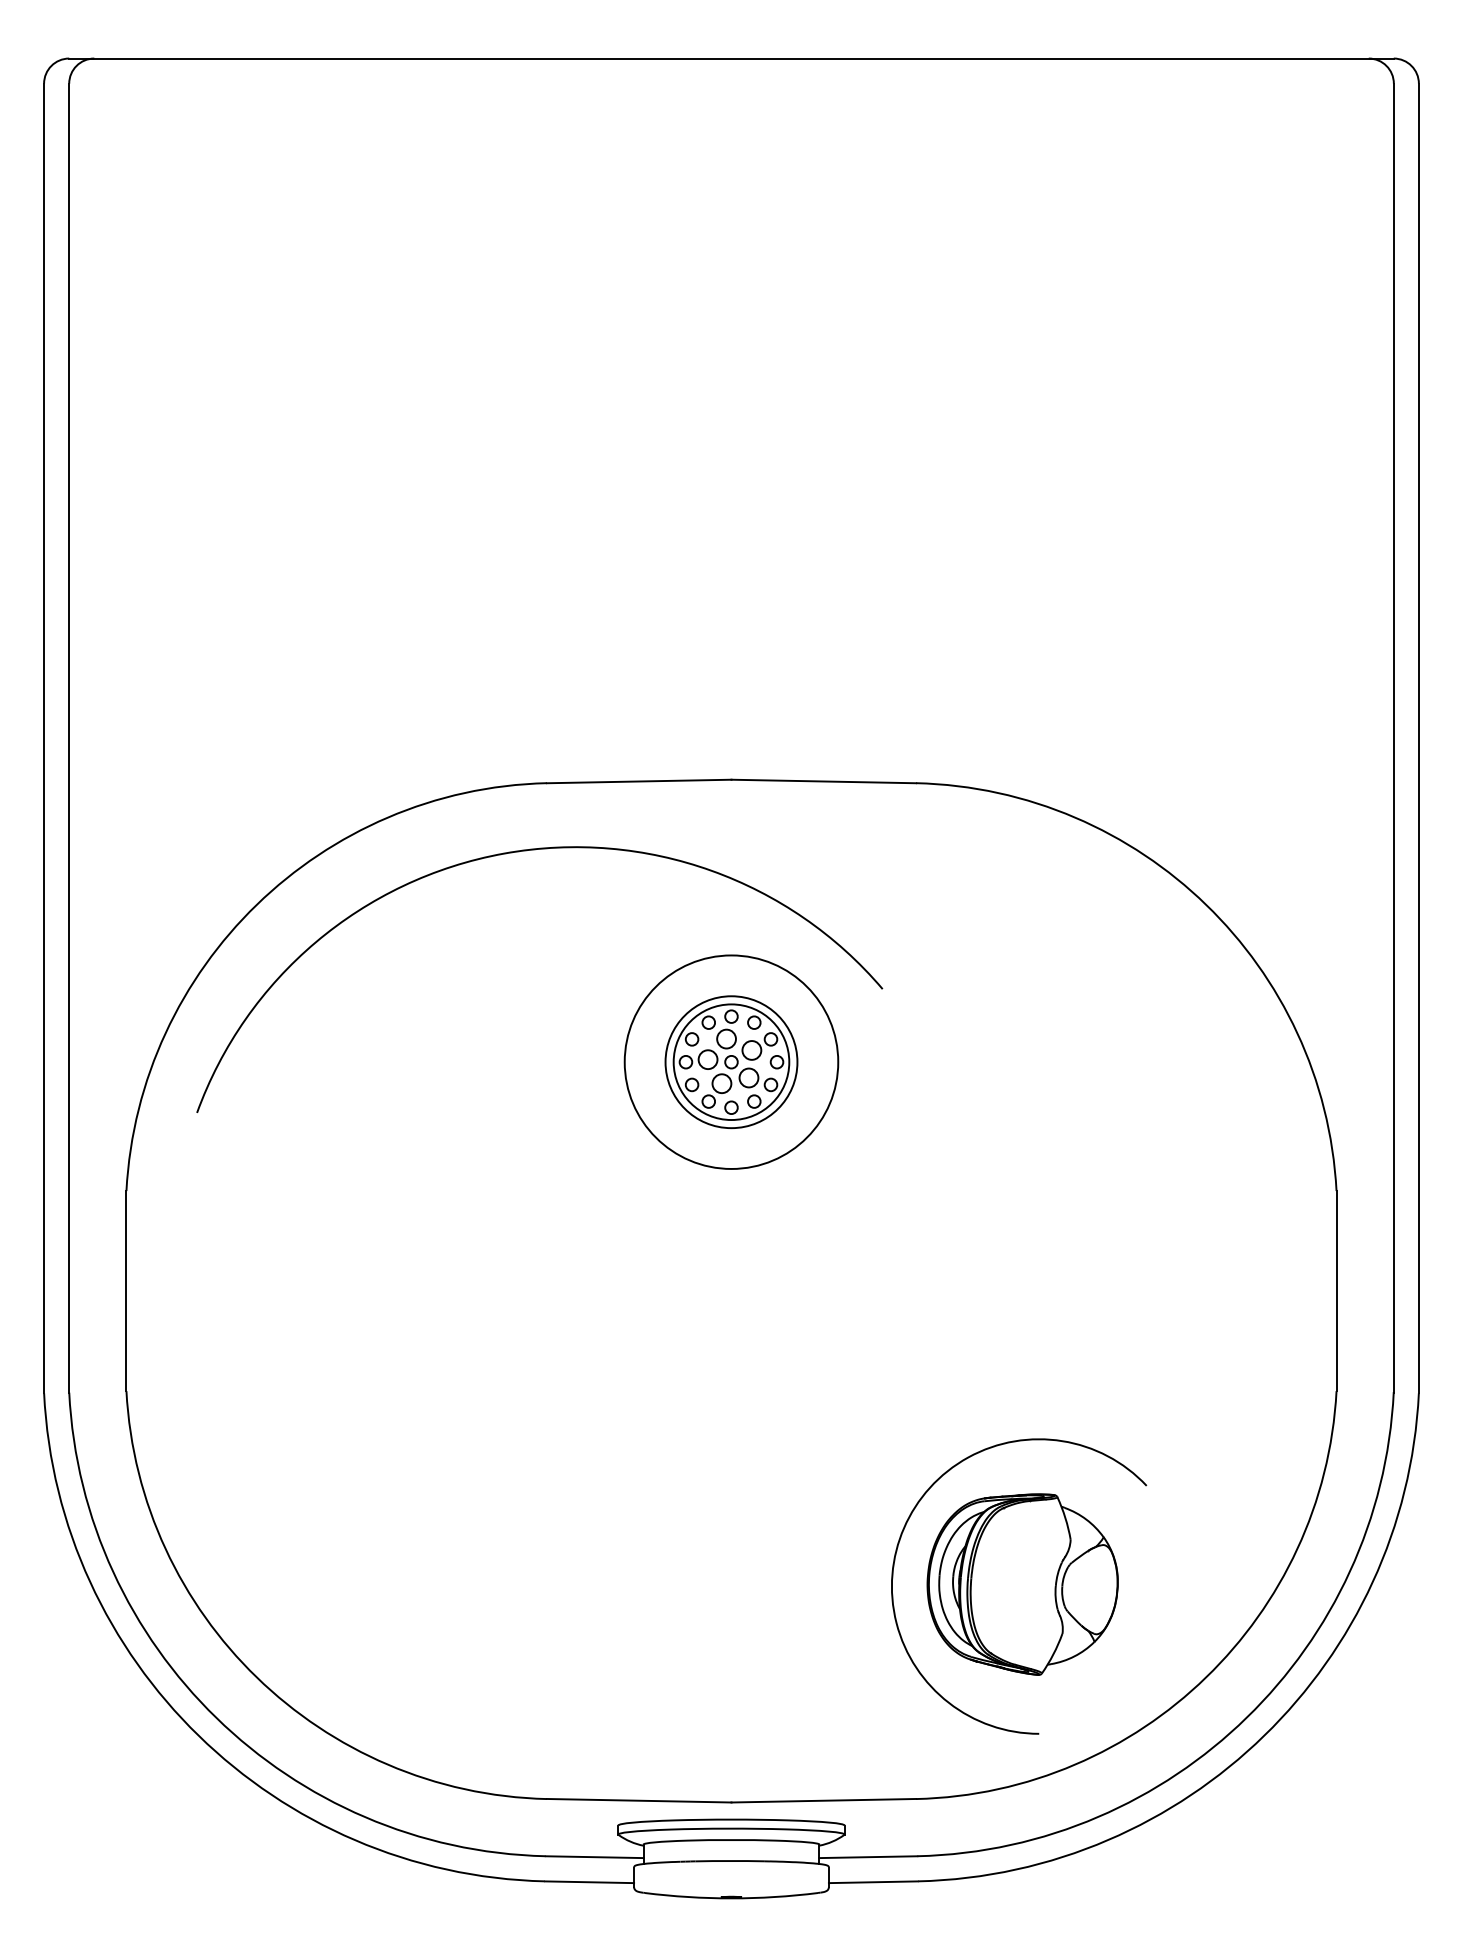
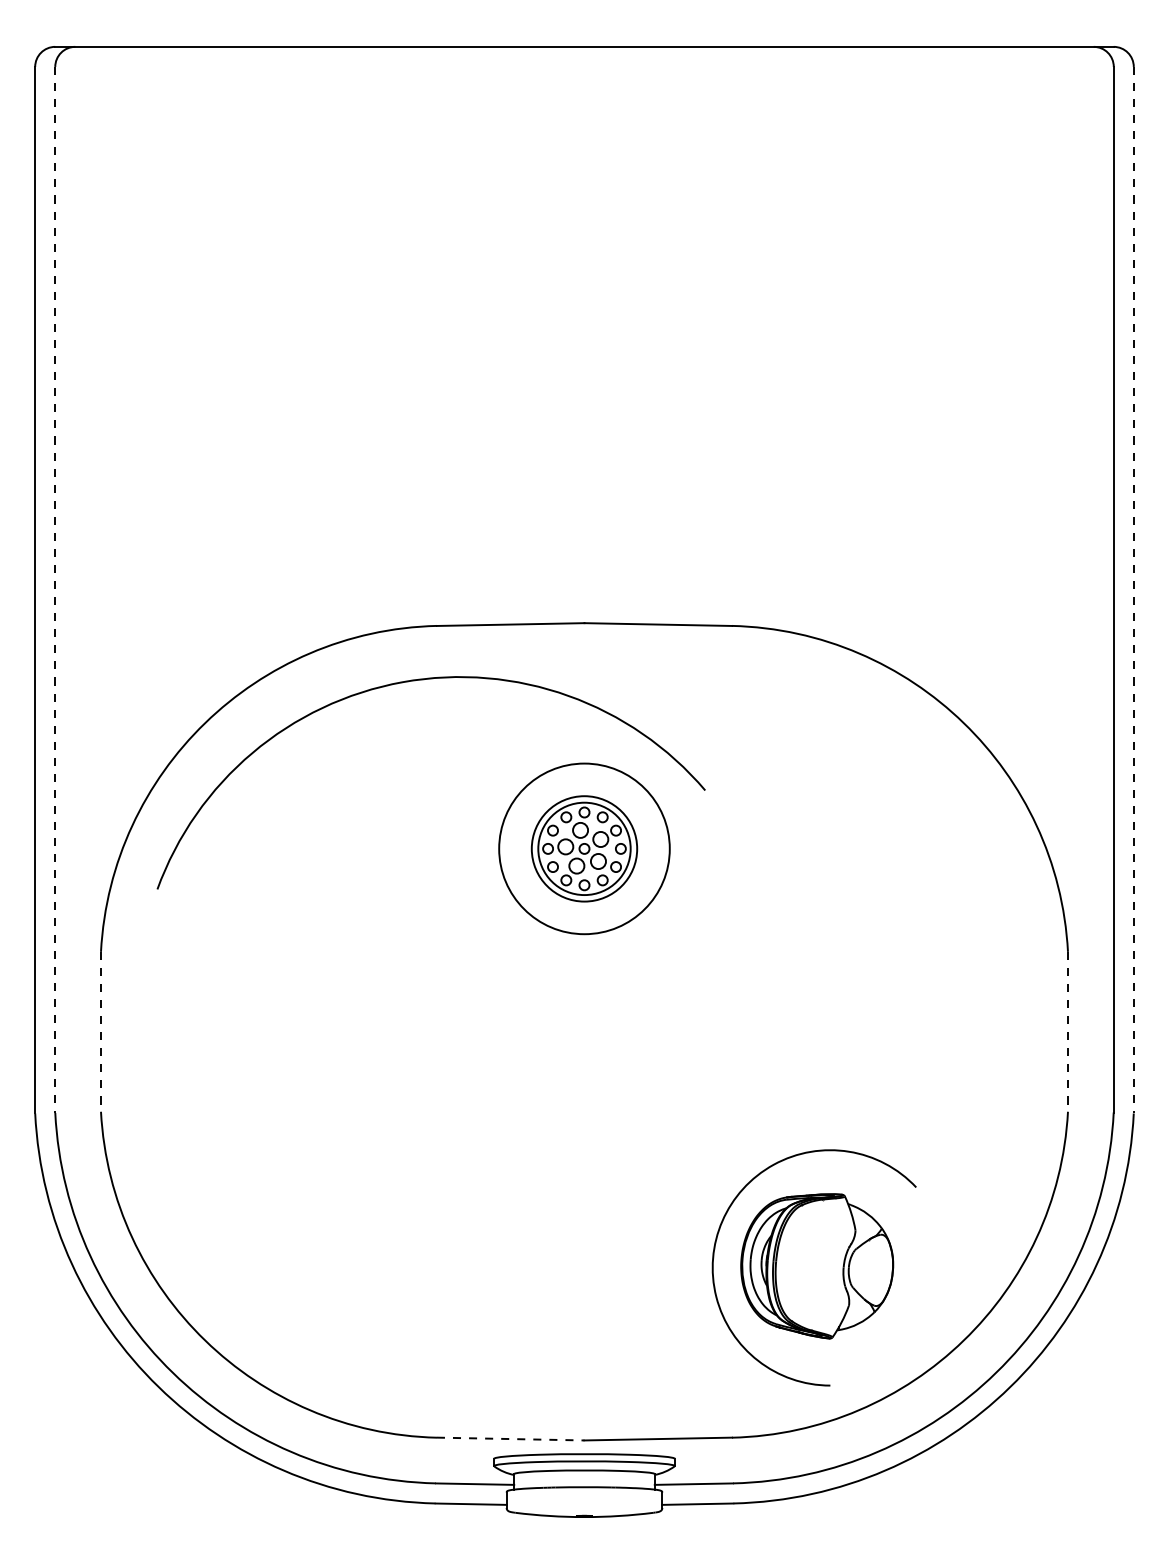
line: (69, 738) -> (55, 590), solid -> dashed
line: (1418, 738) -> (1133, 590), solid -> dashed
line: (125, 1290) -> (100, 1031), solid -> dashed
line: (1337, 1290) -> (1068, 1031), solid -> dashed
line: (638, 1801) -> (510, 1439), solid -> dashed

